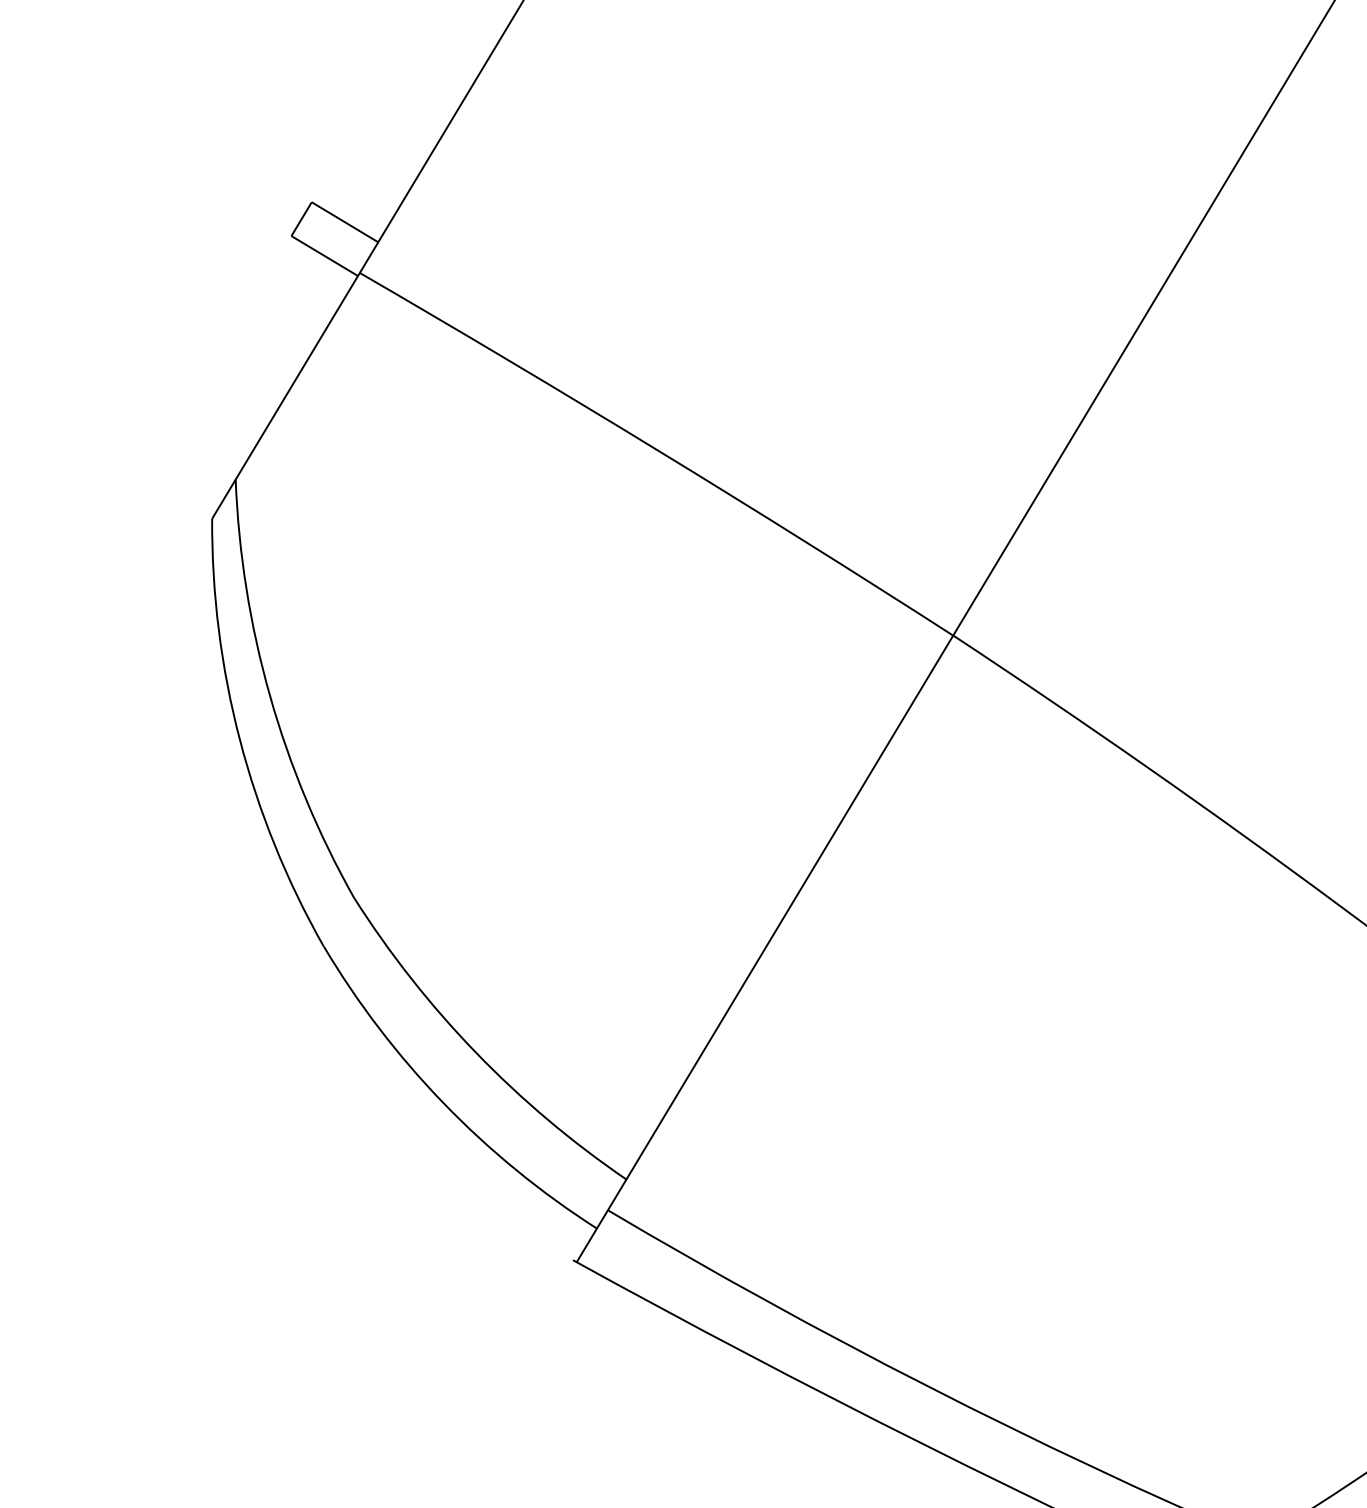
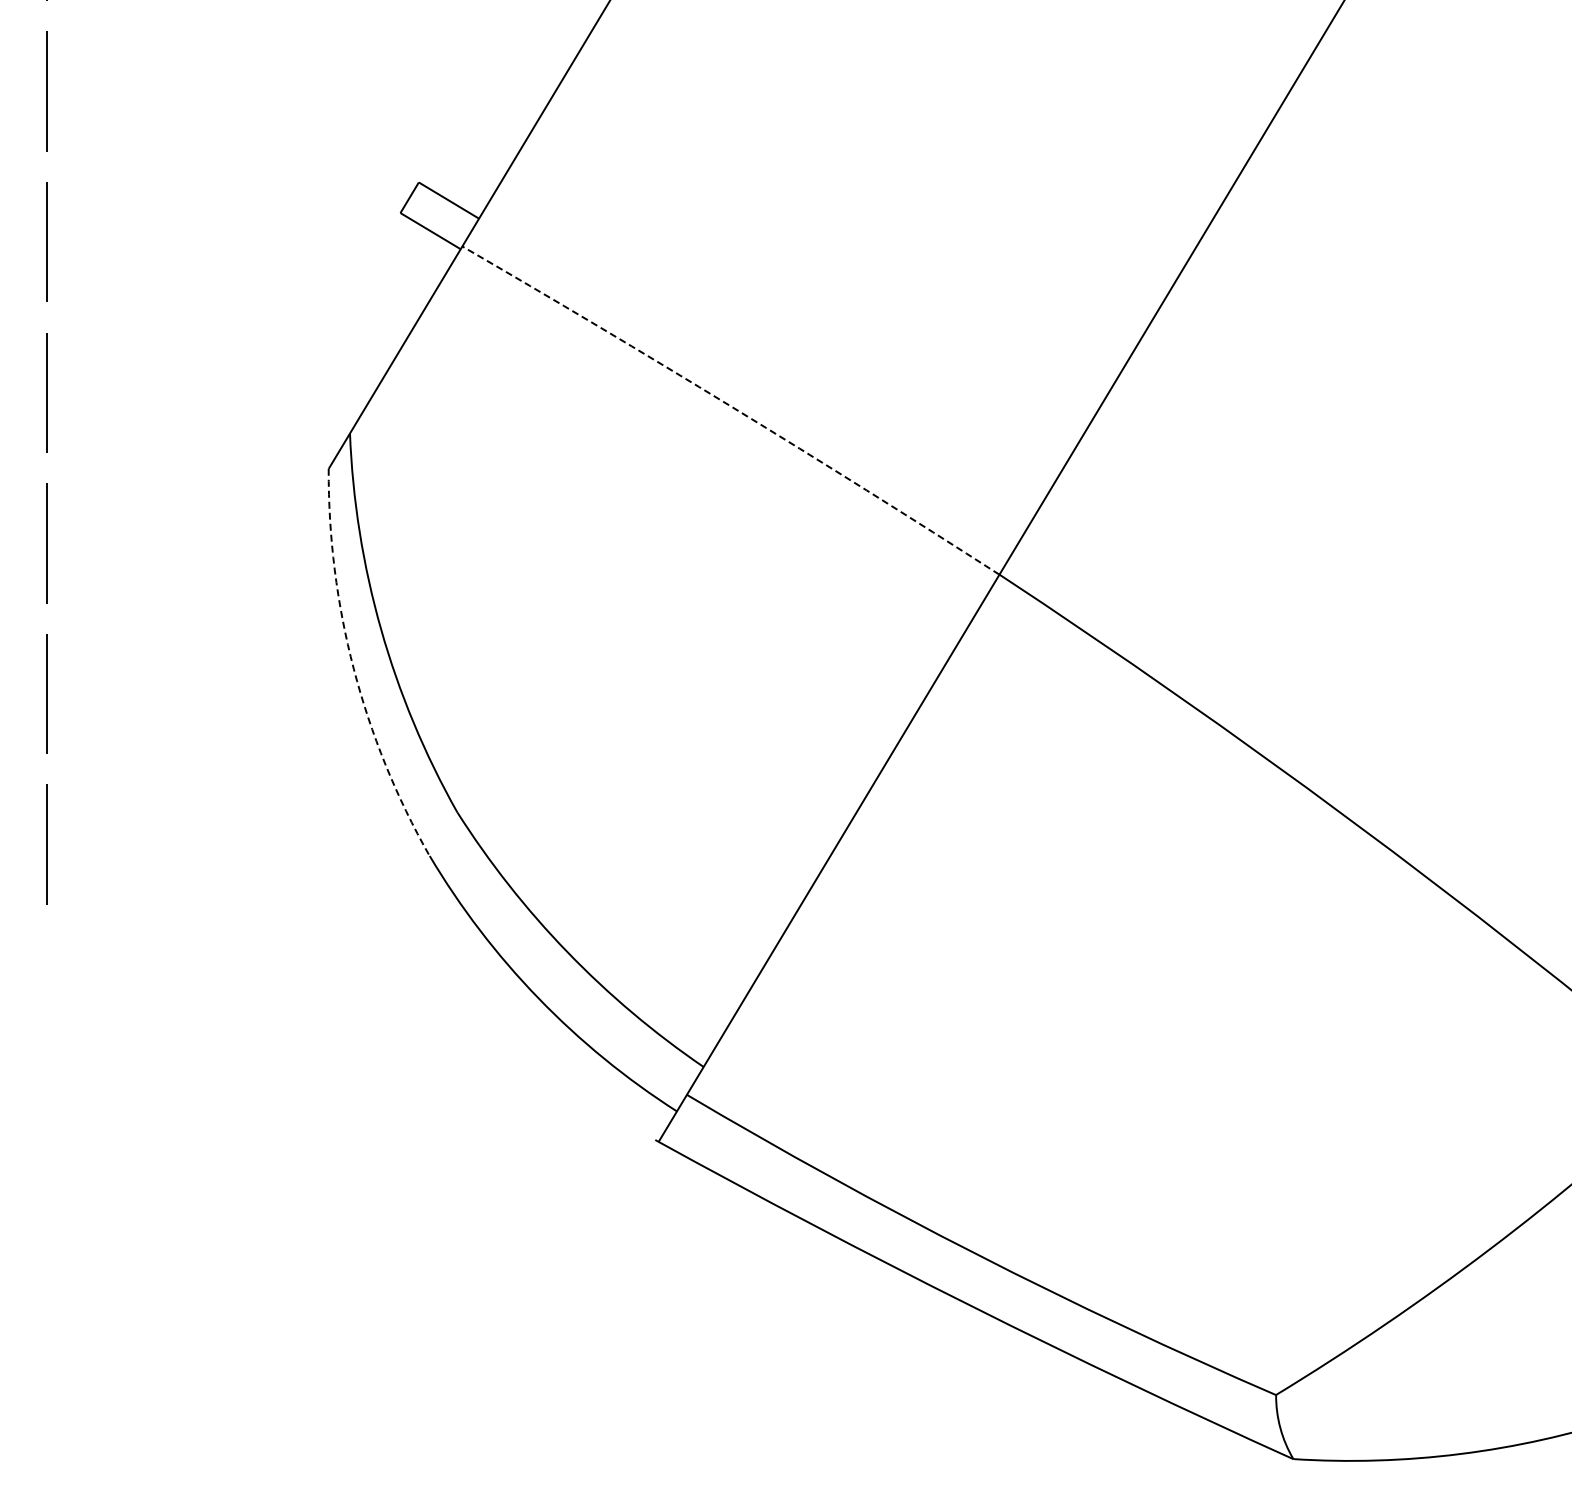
arc: (658, 450) -> (732, 407), solid -> dashed
arc: (239, 740) -> (353, 669), solid -> dashed

